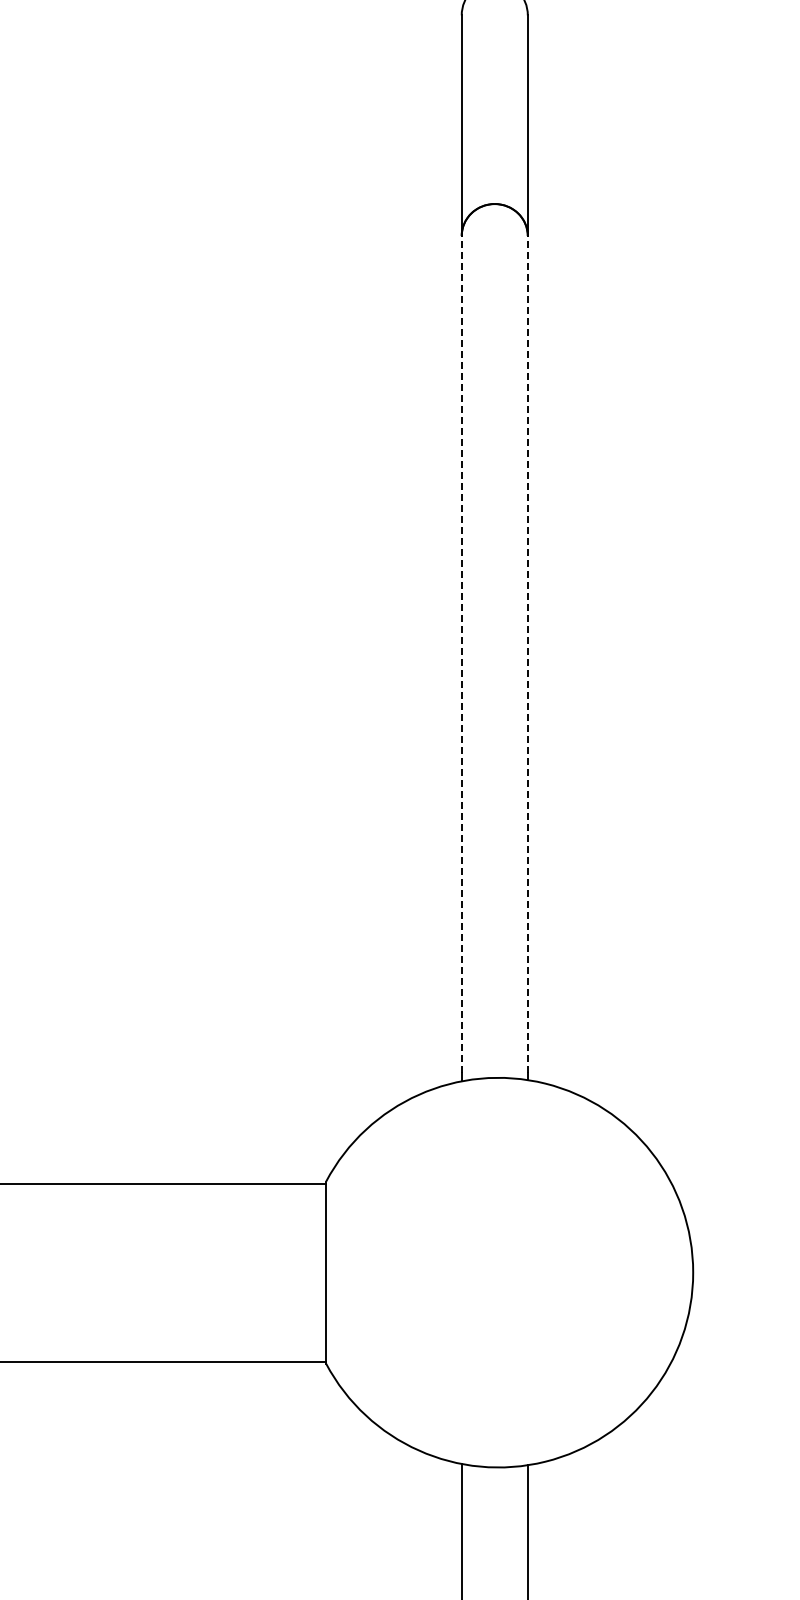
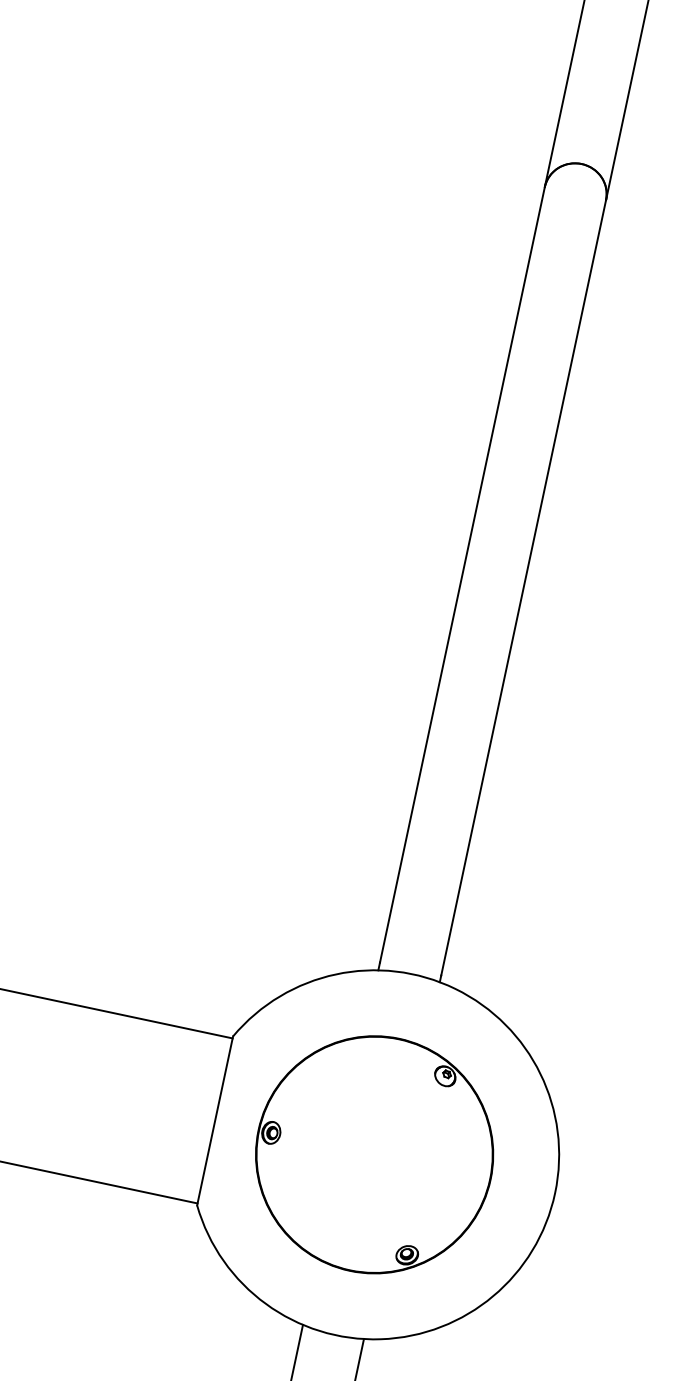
line: (461, 653) -> (462, 573), dashed -> solid
line: (527, 653) -> (523, 586), dashed -> solid
part: (498, 1272) -> (374, 1154), added

